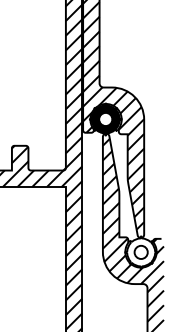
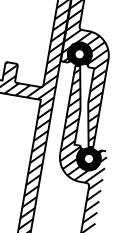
hatch: (141, 252) -> (89, 158), added

